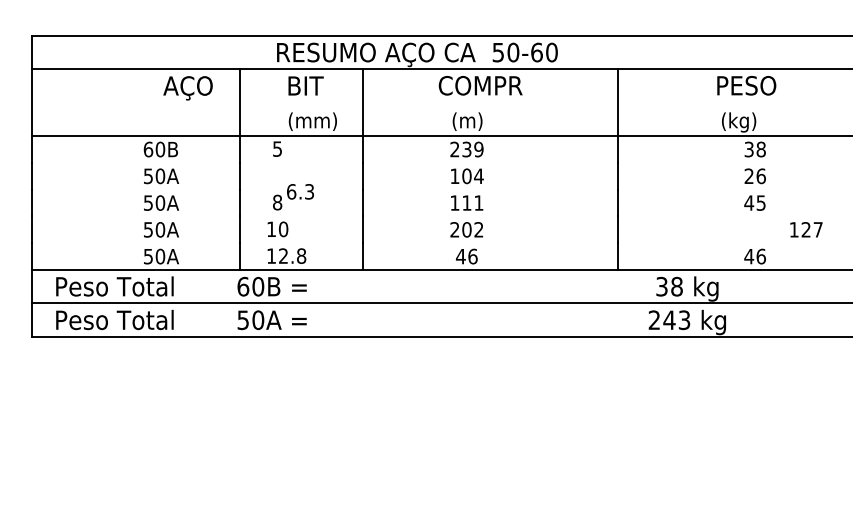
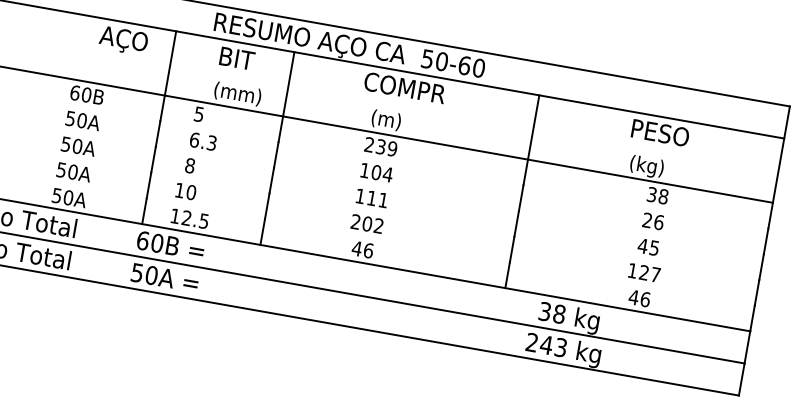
text: (300, 191) -> (203, 141), moved
text: (806, 229) -> (644, 272), moved
text: (301, 255) -> (204, 220), 12.8 -> 12.5

